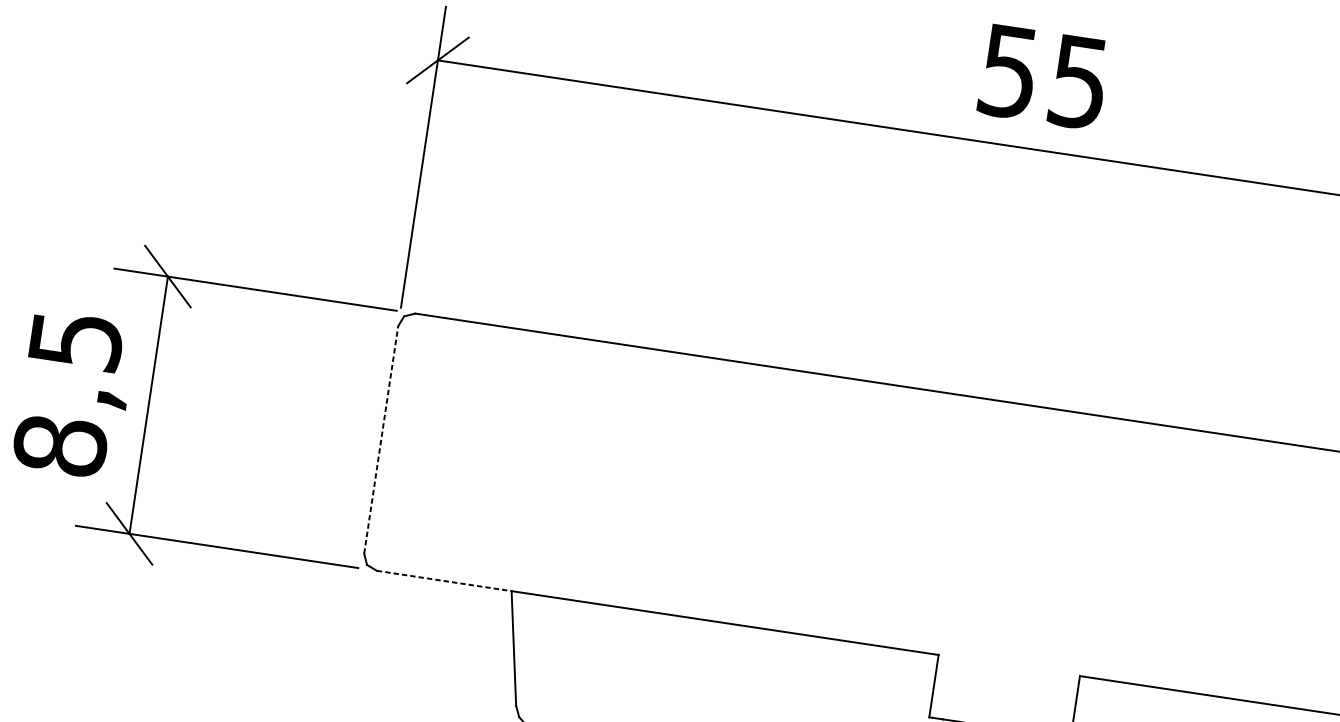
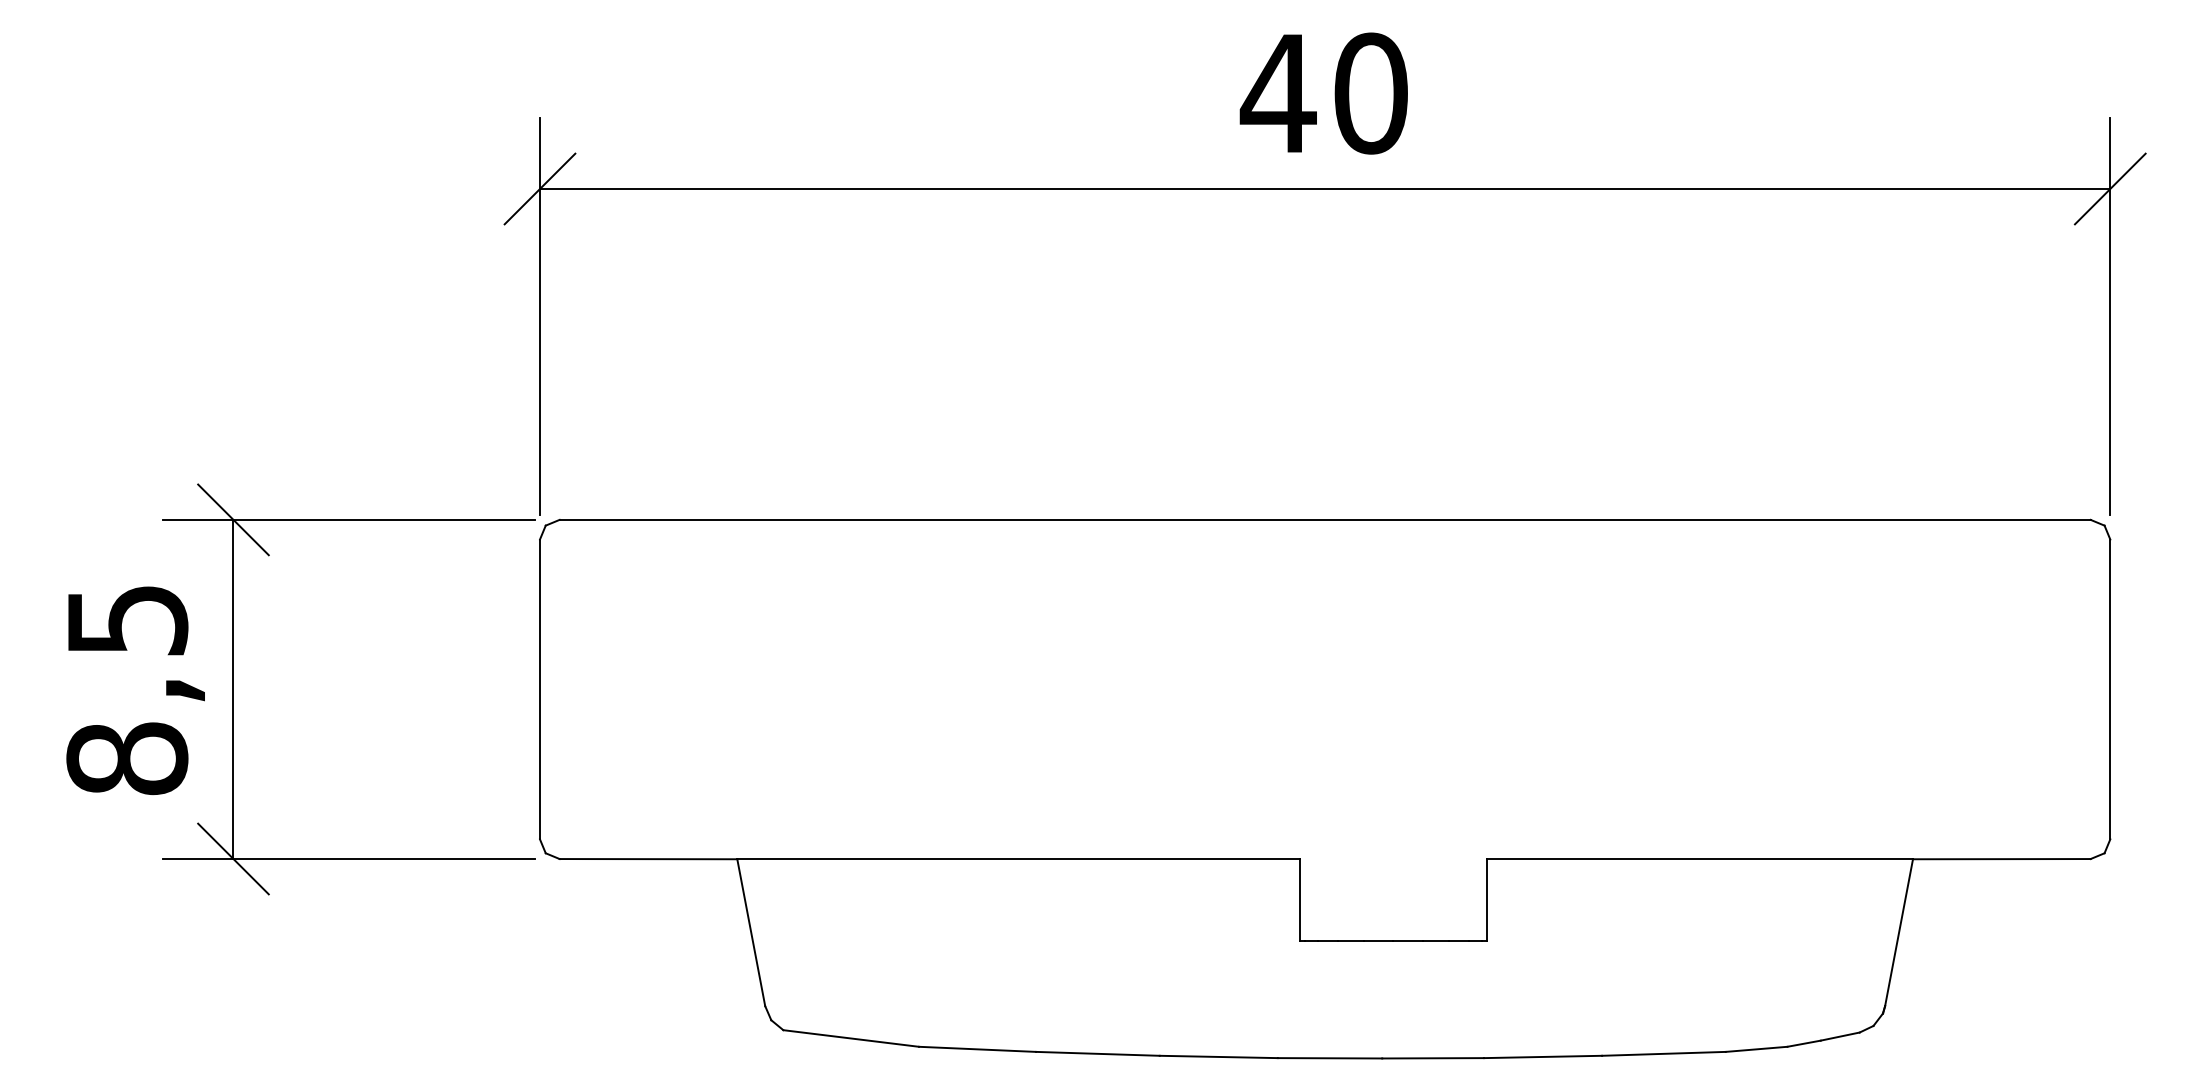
text: (1043, 76) -> (1323, 93), 55 -> 40
line: (381, 440) -> (540, 689), dashed -> solid
line: (444, 581) -> (648, 859), dashed -> solid

